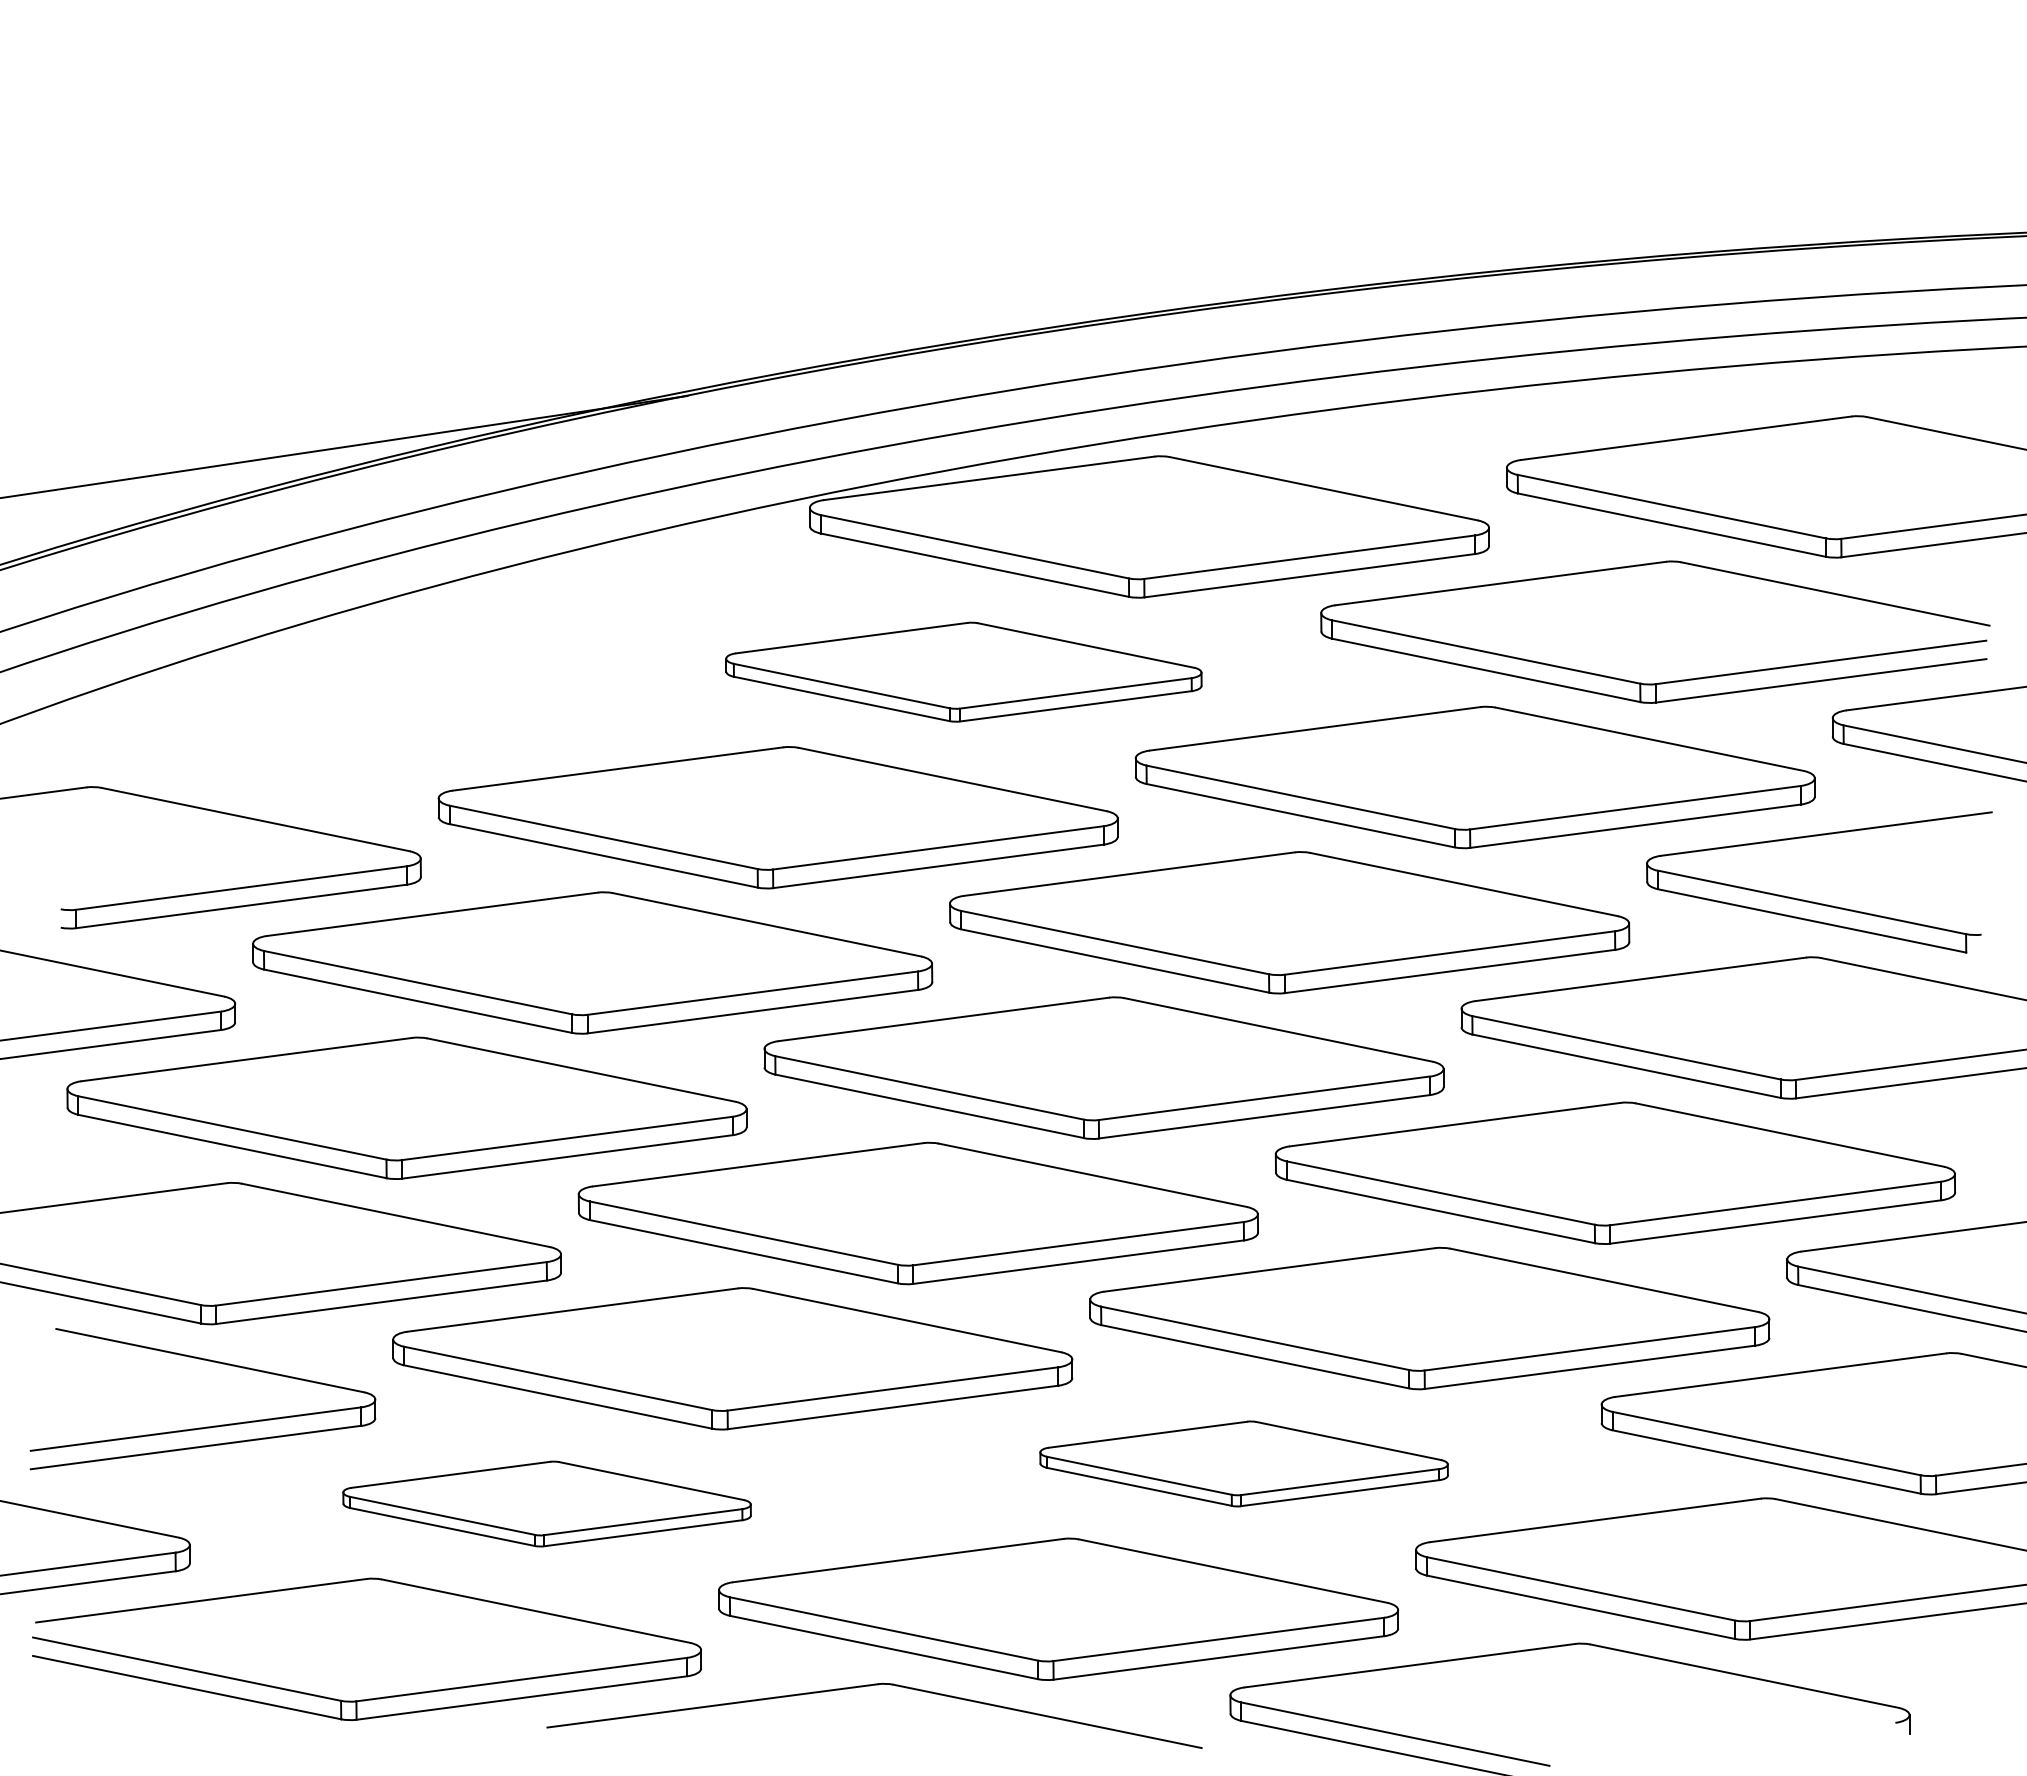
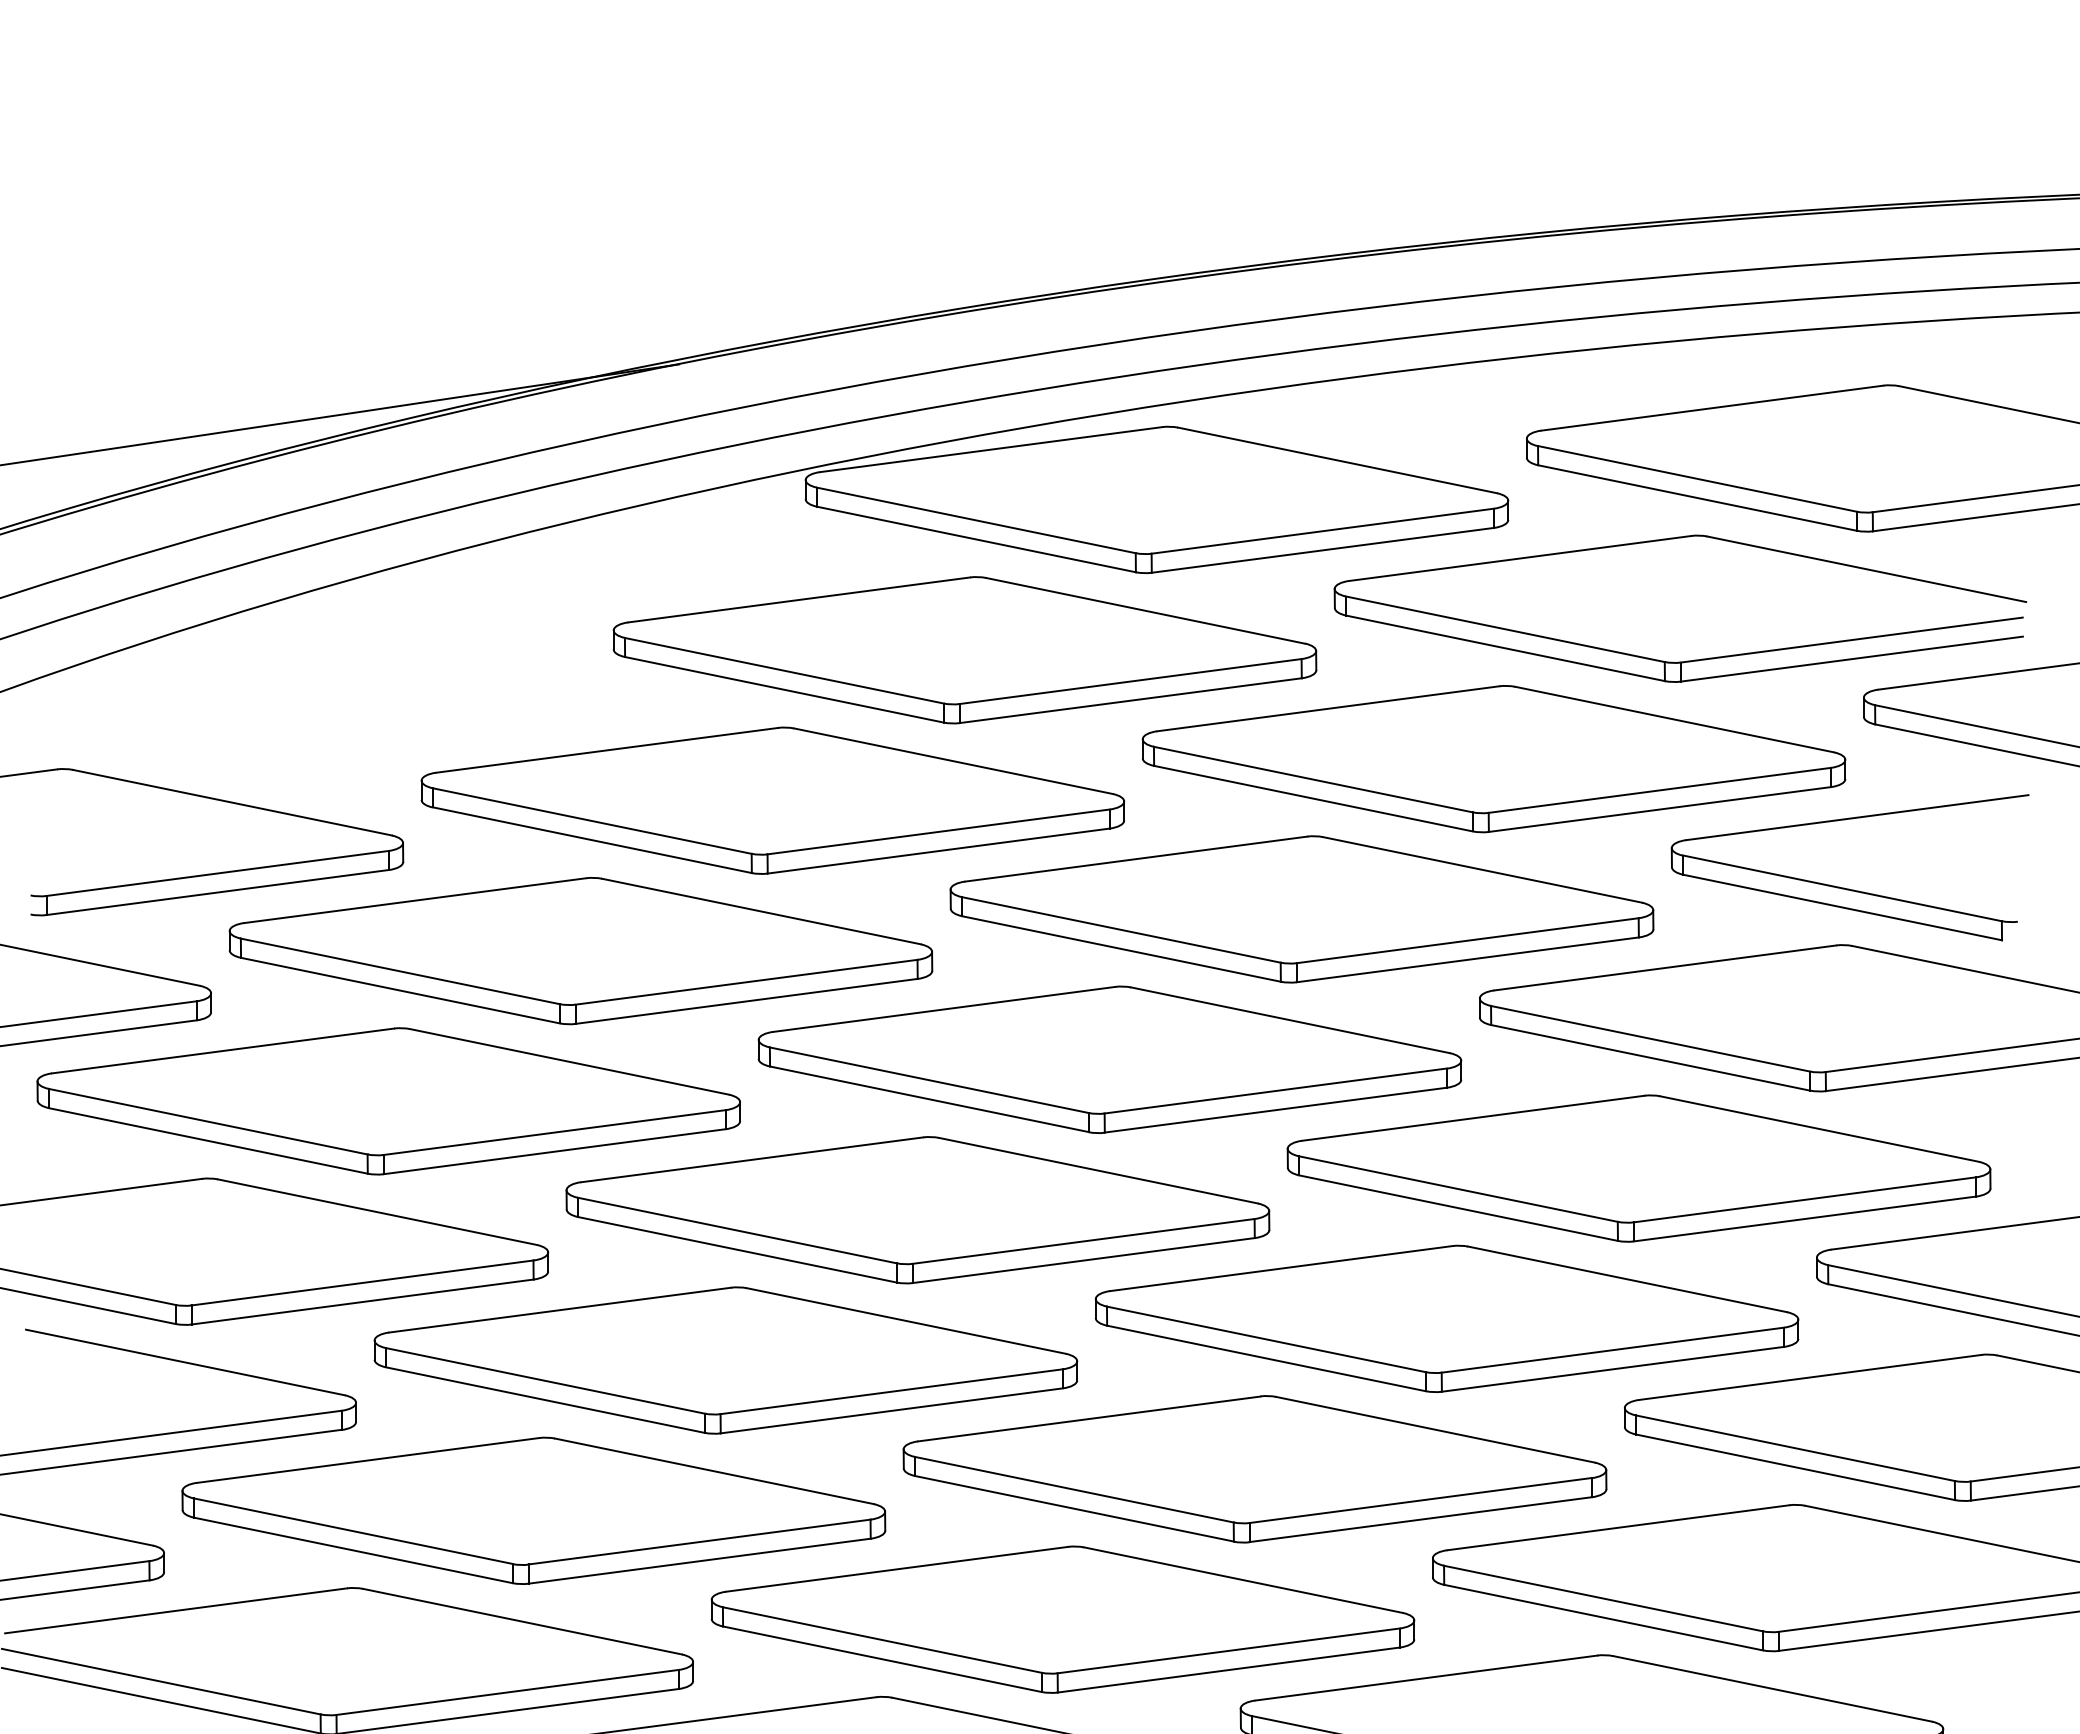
part: (963, 671) -> (964, 649), size x1.43
part: (1243, 1463) -> (1254, 1468), size x1.67
part: (546, 1503) -> (533, 1510), size x1.67

